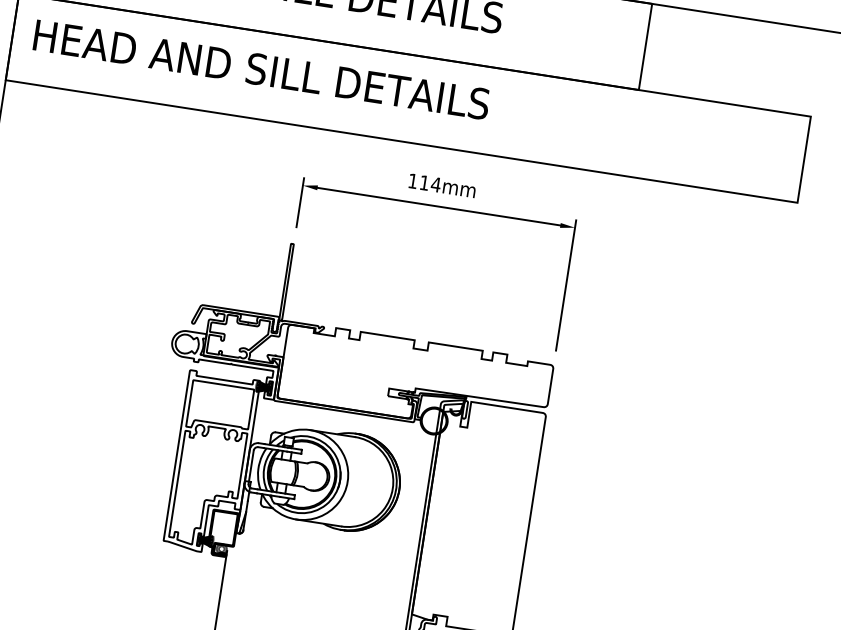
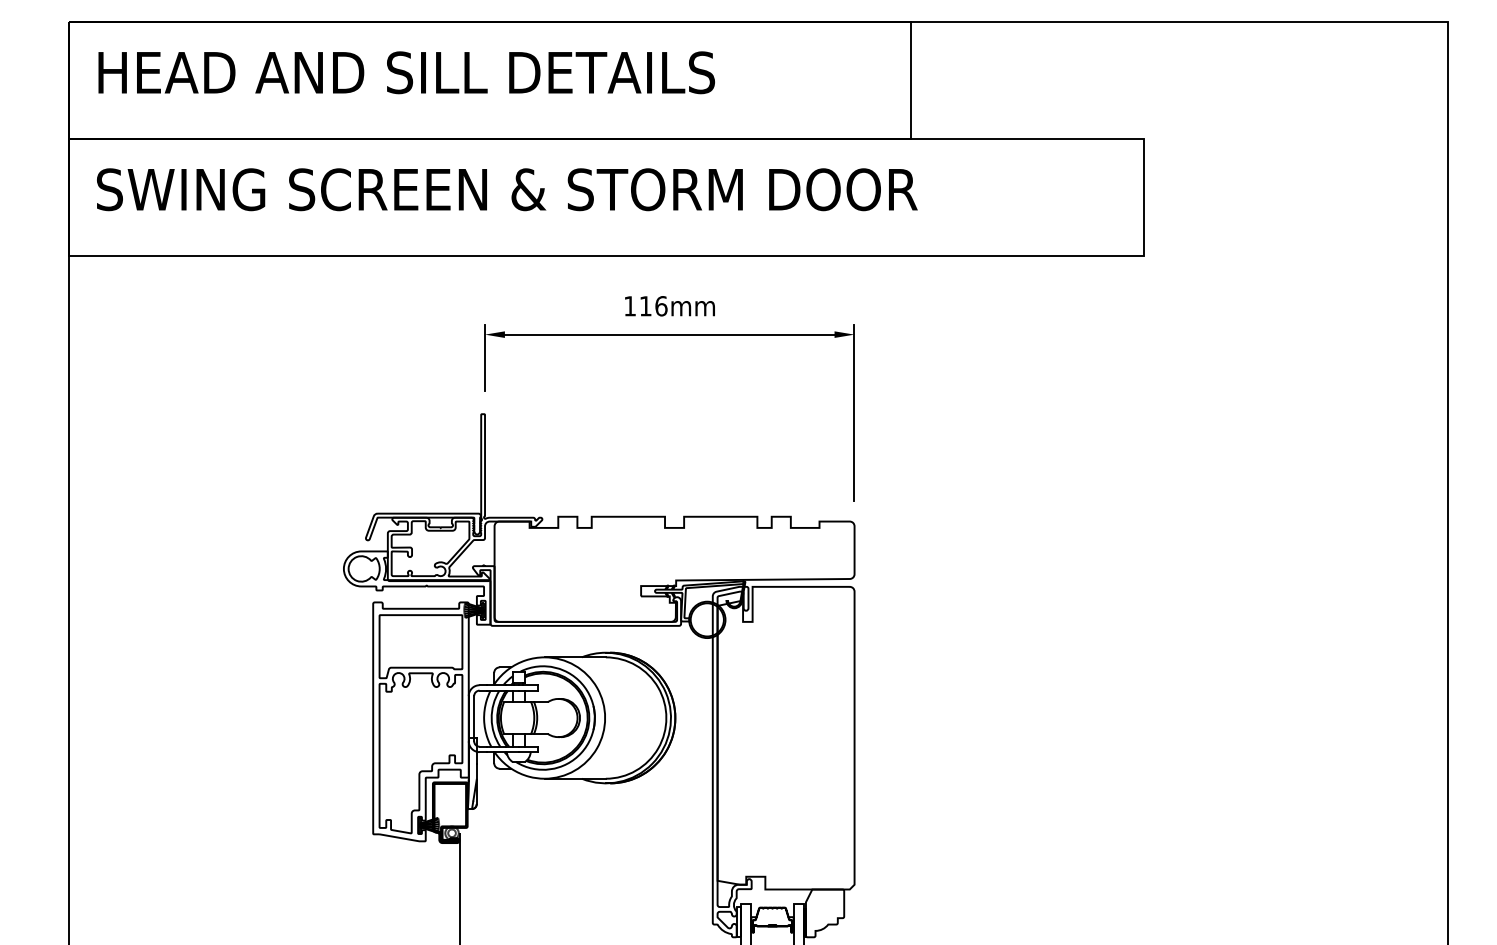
text: (336, 81) -> (507, 189), HEAD AND SILL DETAILS -> SWING SCREEN & STORM DOOR
text: (435, 184) -> (660, 306), 114mm -> 116mm

